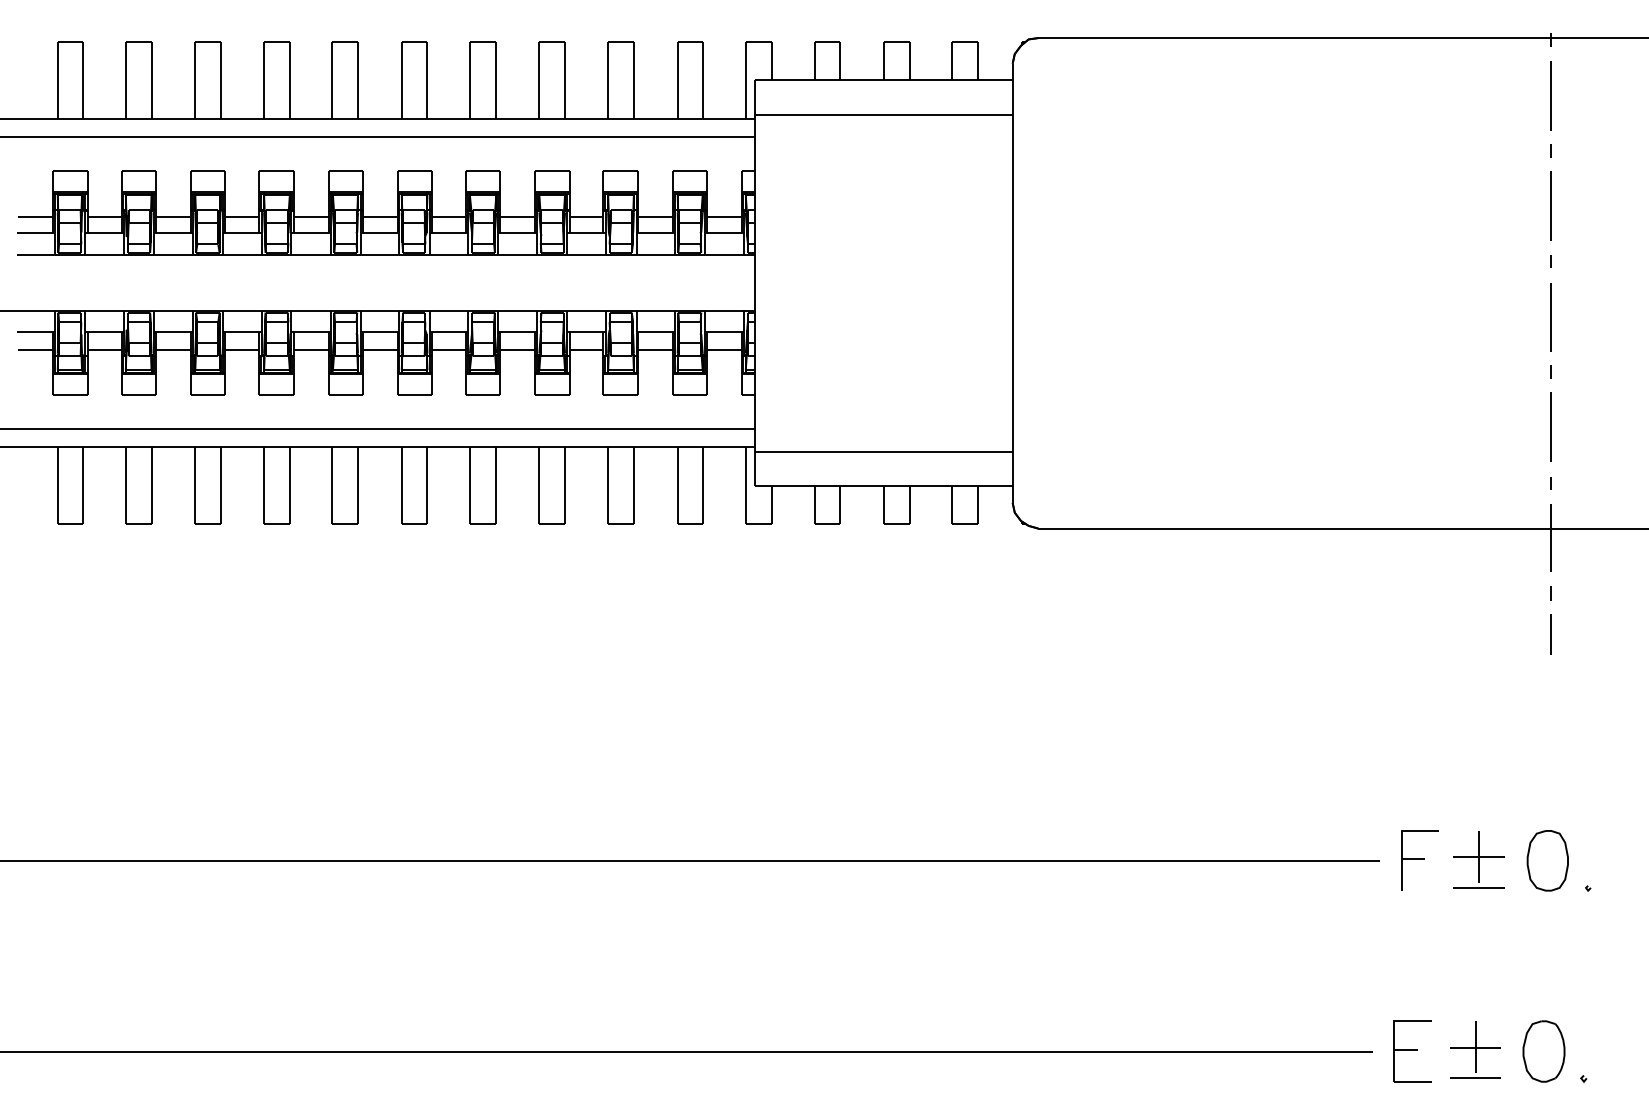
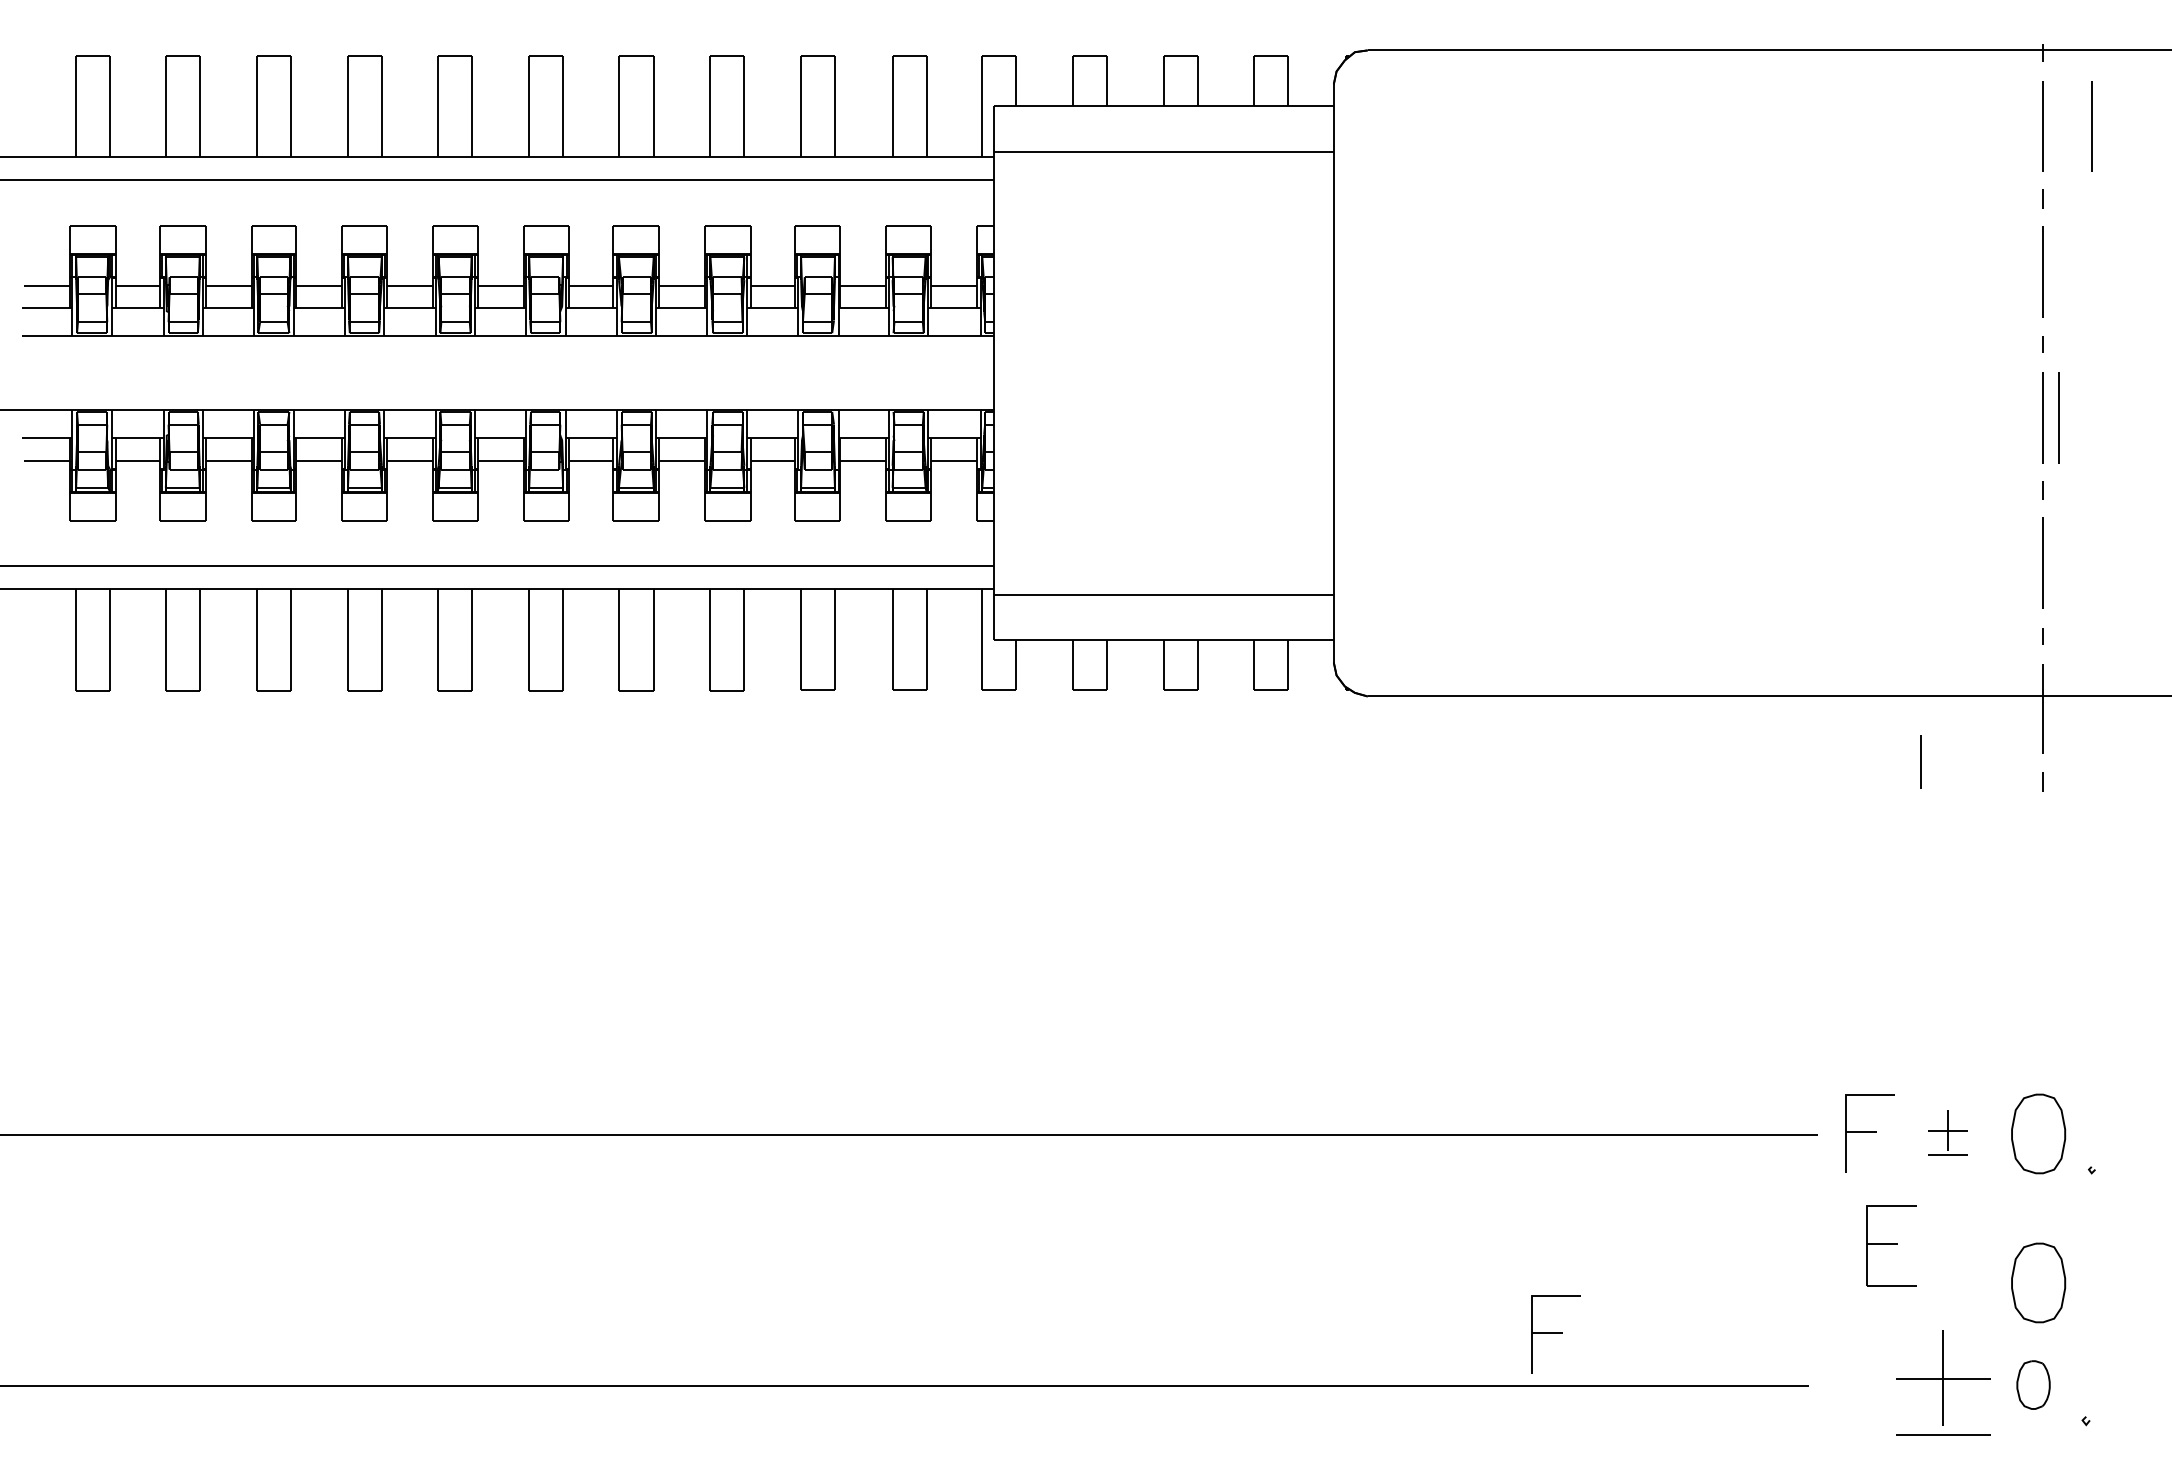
line: (1587, 95) -> (2091, 126), added
line: (1562, 316) -> (2058, 417), added
line: (1550, 634) -> (1920, 761), moved
part: (1478, 859) -> (1947, 1132), size x0.6
part: (1547, 973) -> (2038, 1282), added
part: (1180, 1013) -> (1555, 1334), added
part: (1475, 1049) -> (1943, 1382), size x1.4
part: (1412, 1051) -> (1891, 1245), moved
part: (1543, 1051) -> (2033, 1384), size x0.6

